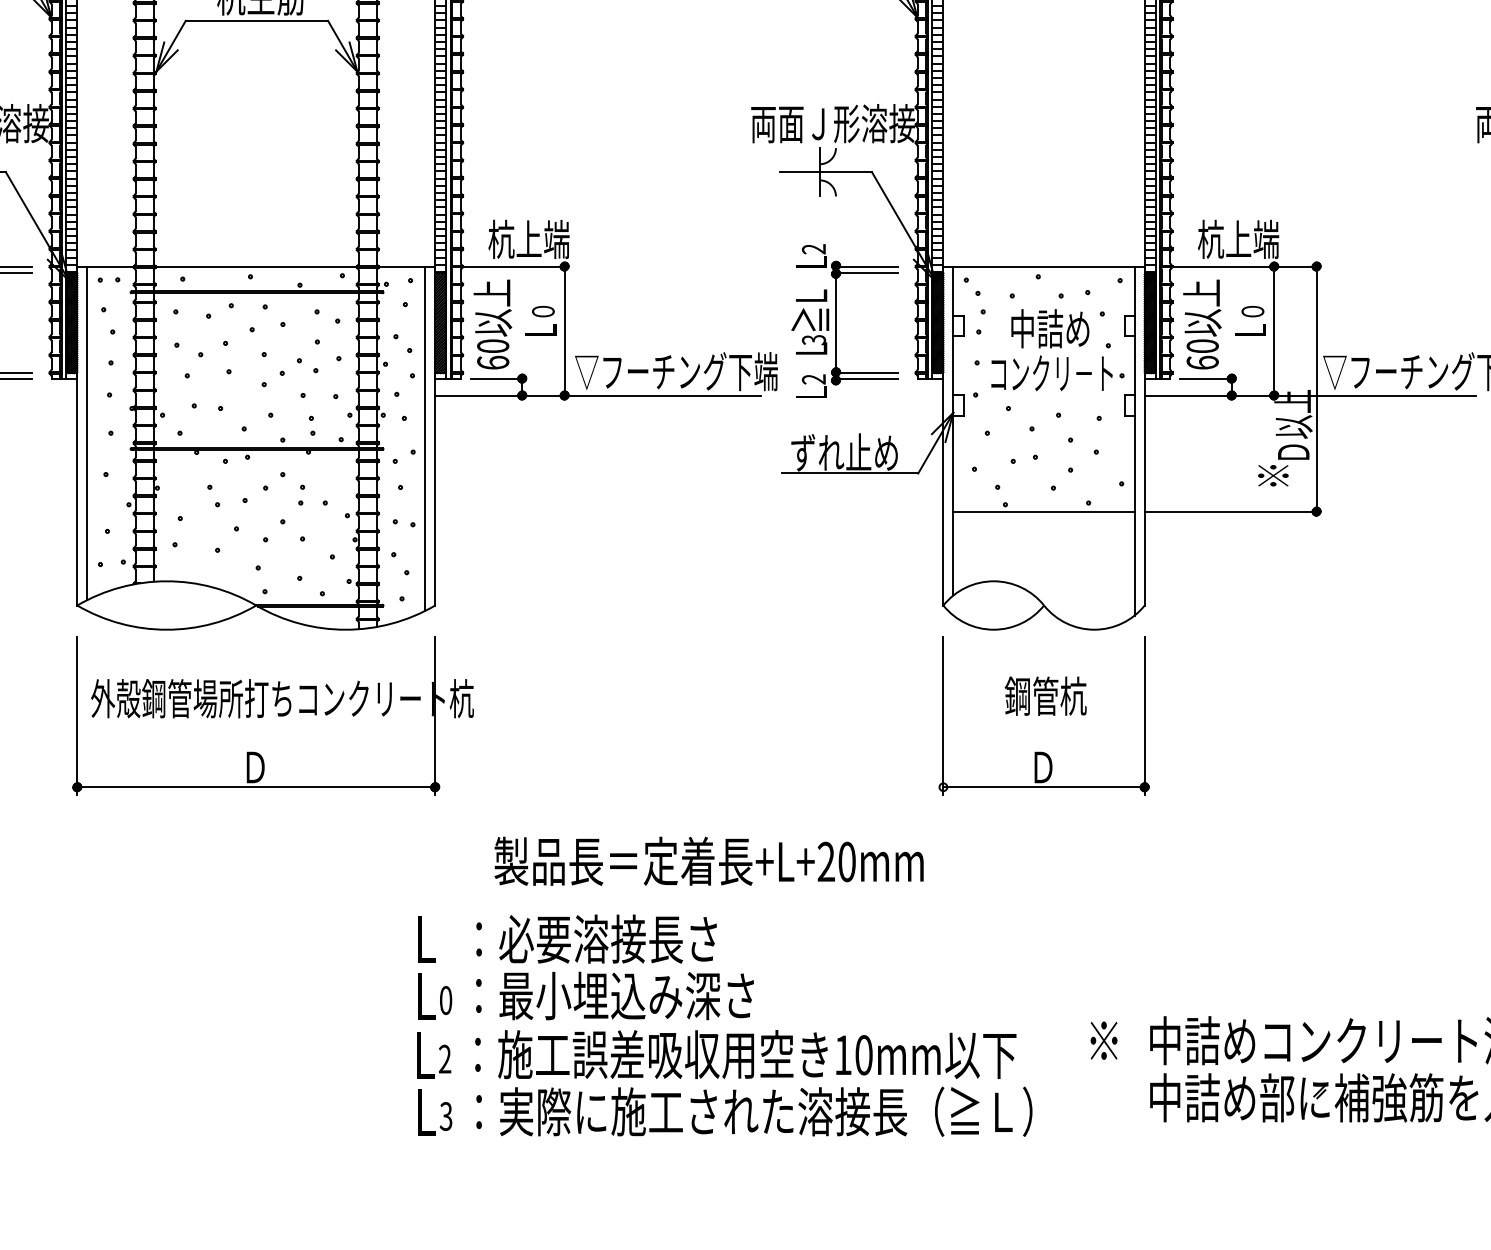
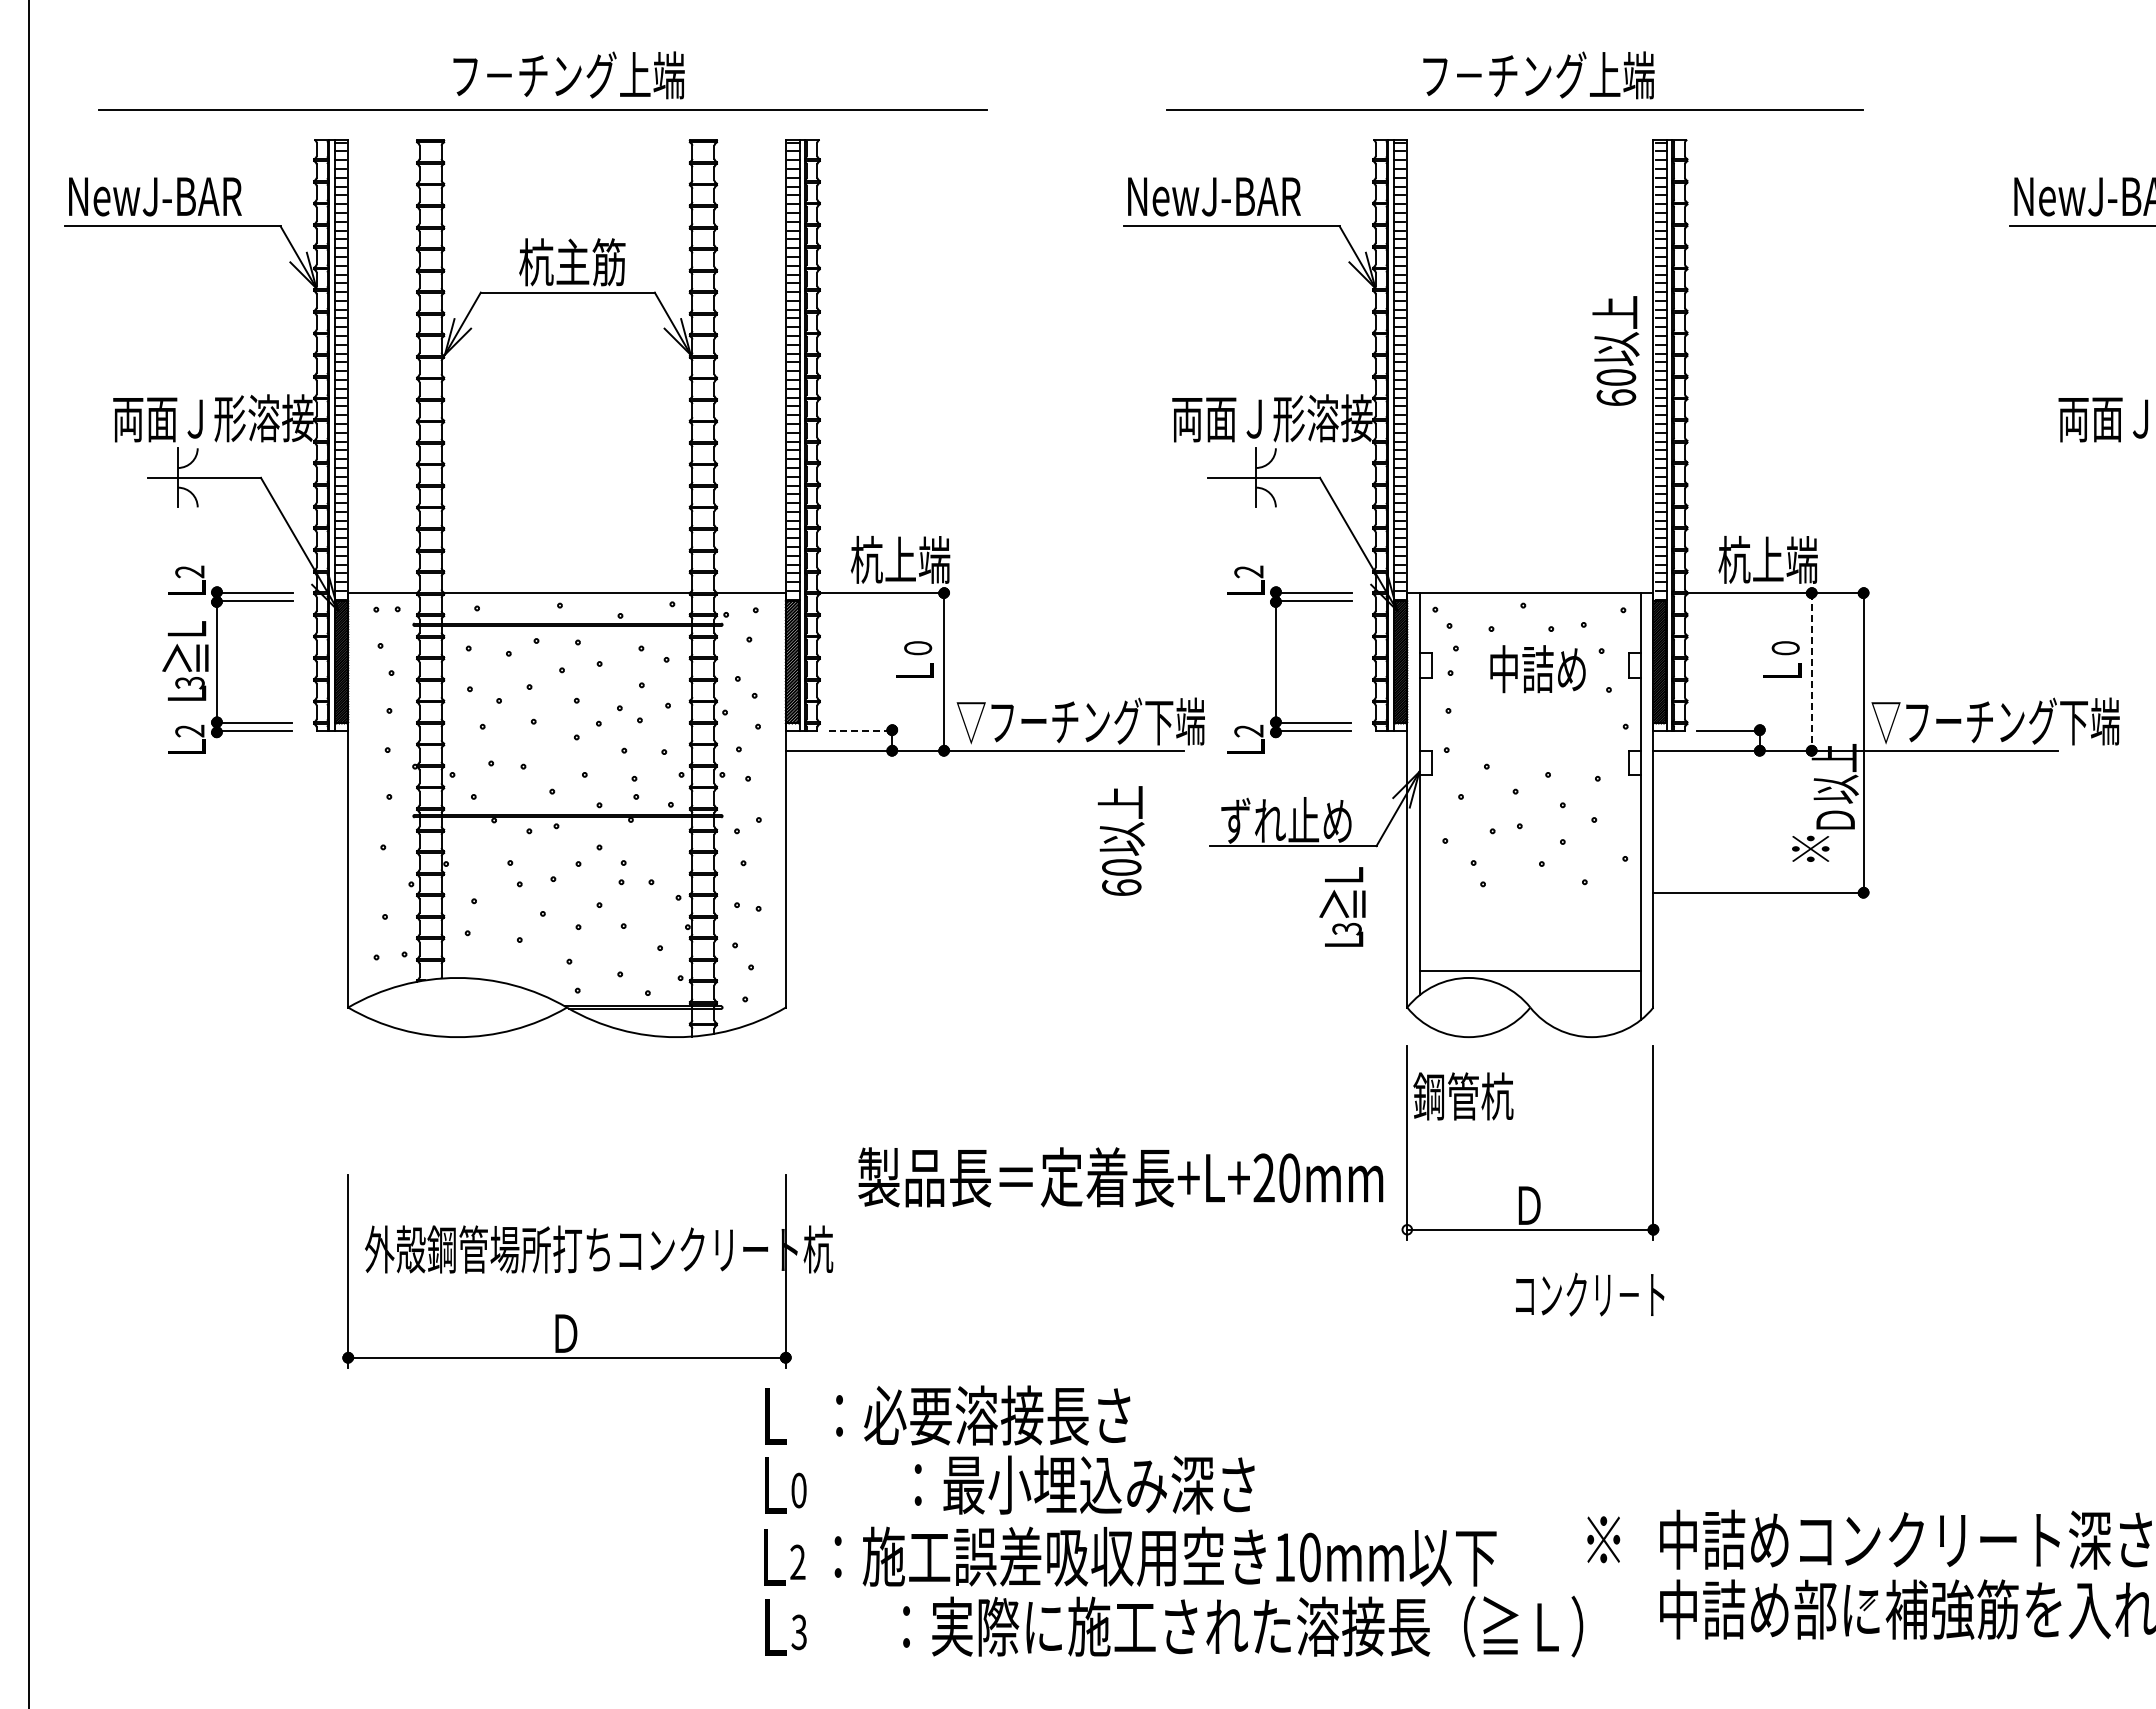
text: (810, 321) -> (1342, 906), moved
text: (492, 324) -> (1120, 840), moved
text: (1202, 324) -> (1615, 350), moved
line: (1273, 330) -> (1811, 671), solid -> dashed
text: (1052, 373) -> (1590, 1294), moved
line: (496, 378) -> (860, 730), solid -> dashed
line: (87, 432) -> (360, 796), removed
line: (425, 438) -> (773, 803), removed
line: (1044, 511) -> (1530, 970), moved
text: (1045, 696) -> (1463, 1096), moved
part: (272, 715) -> (587, 1270), moved
text: (708, 861) -> (1120, 1177), moved
text: (614, 995) -> (1084, 1484), moved
text: (754, 1111) -> (1243, 1626), moved

